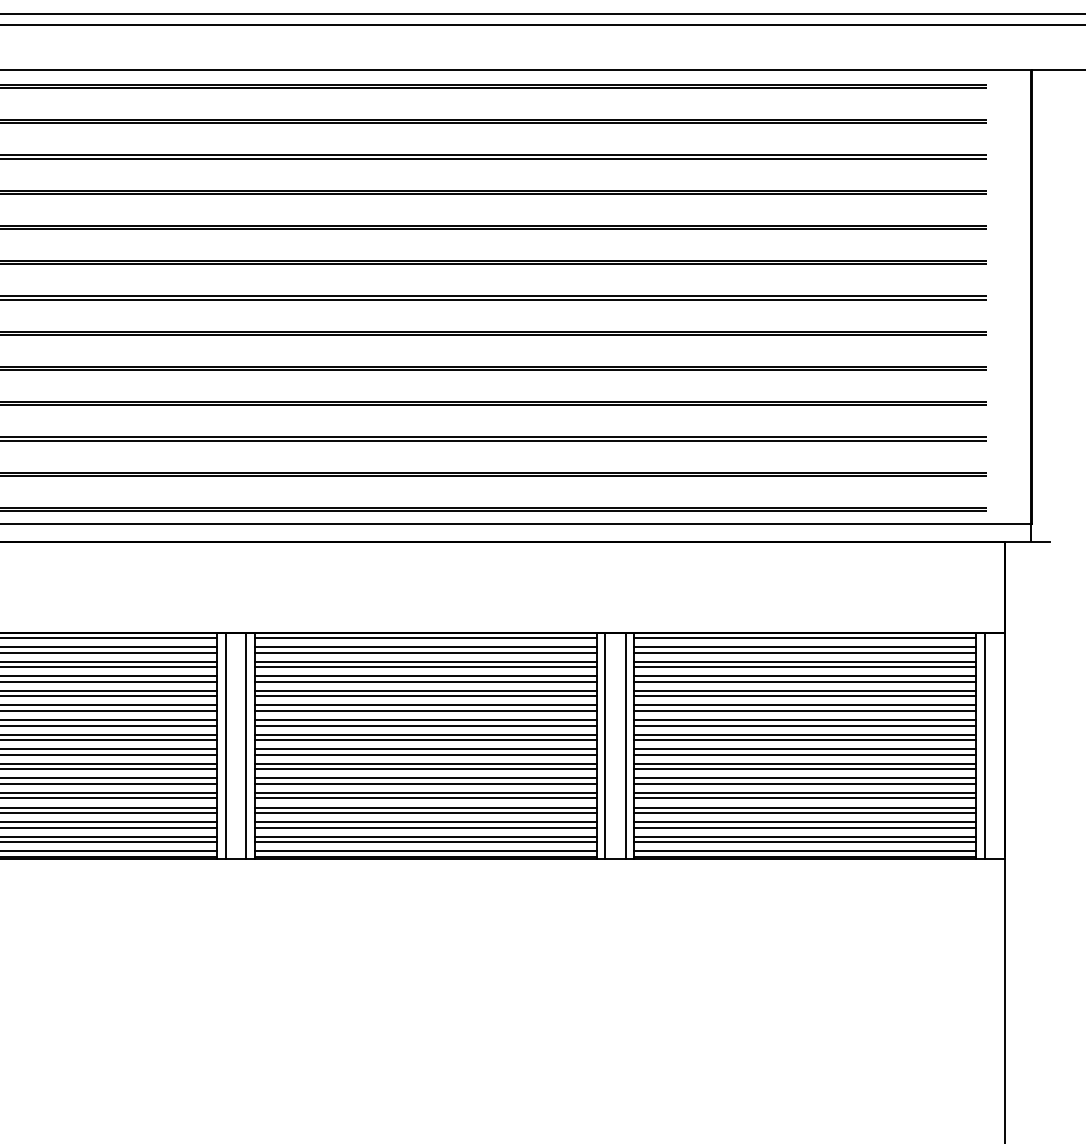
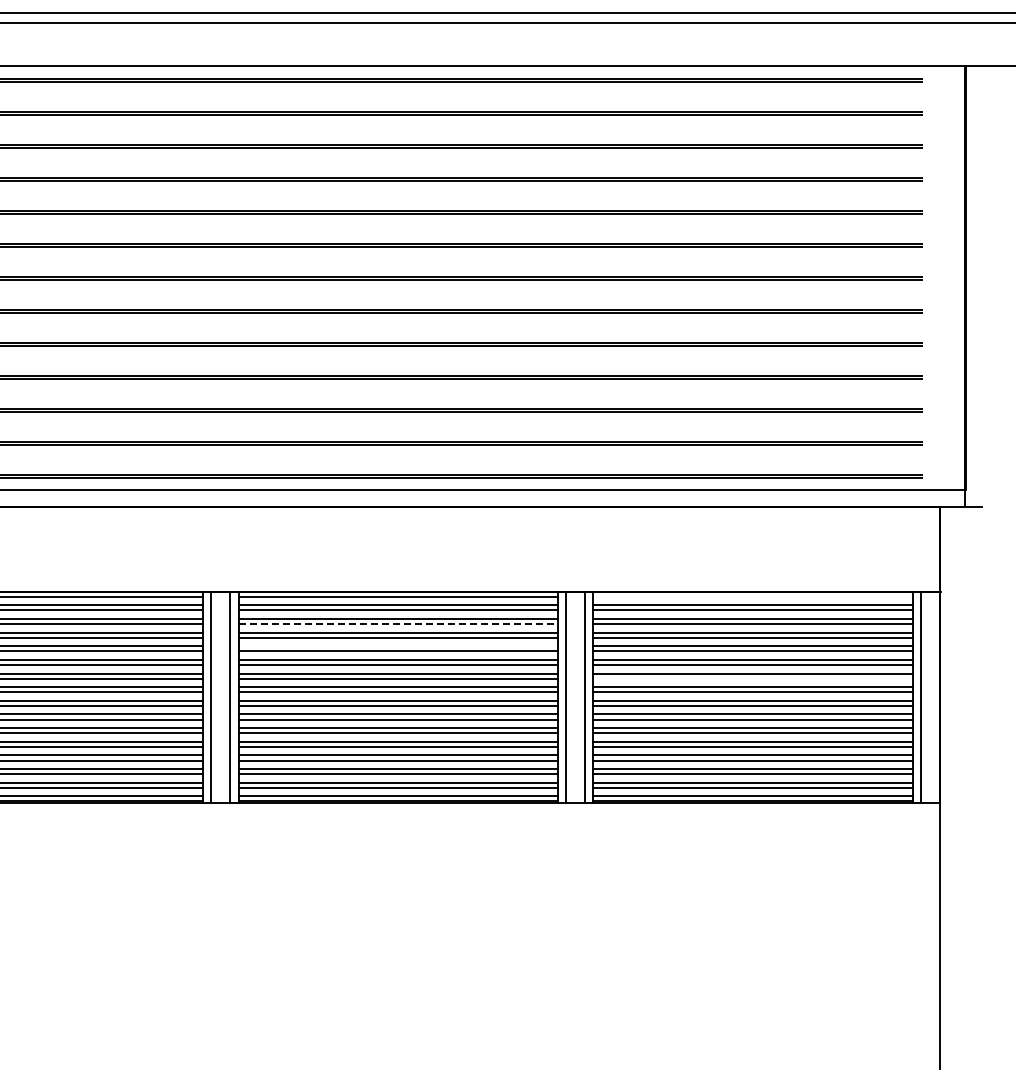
line: (805, 637) -> (753, 596), removed
line: (425, 667) -> (398, 624), solid -> dashed
line: (425, 691) -> (398, 646), removed
line: (805, 725) -> (753, 678), removed

